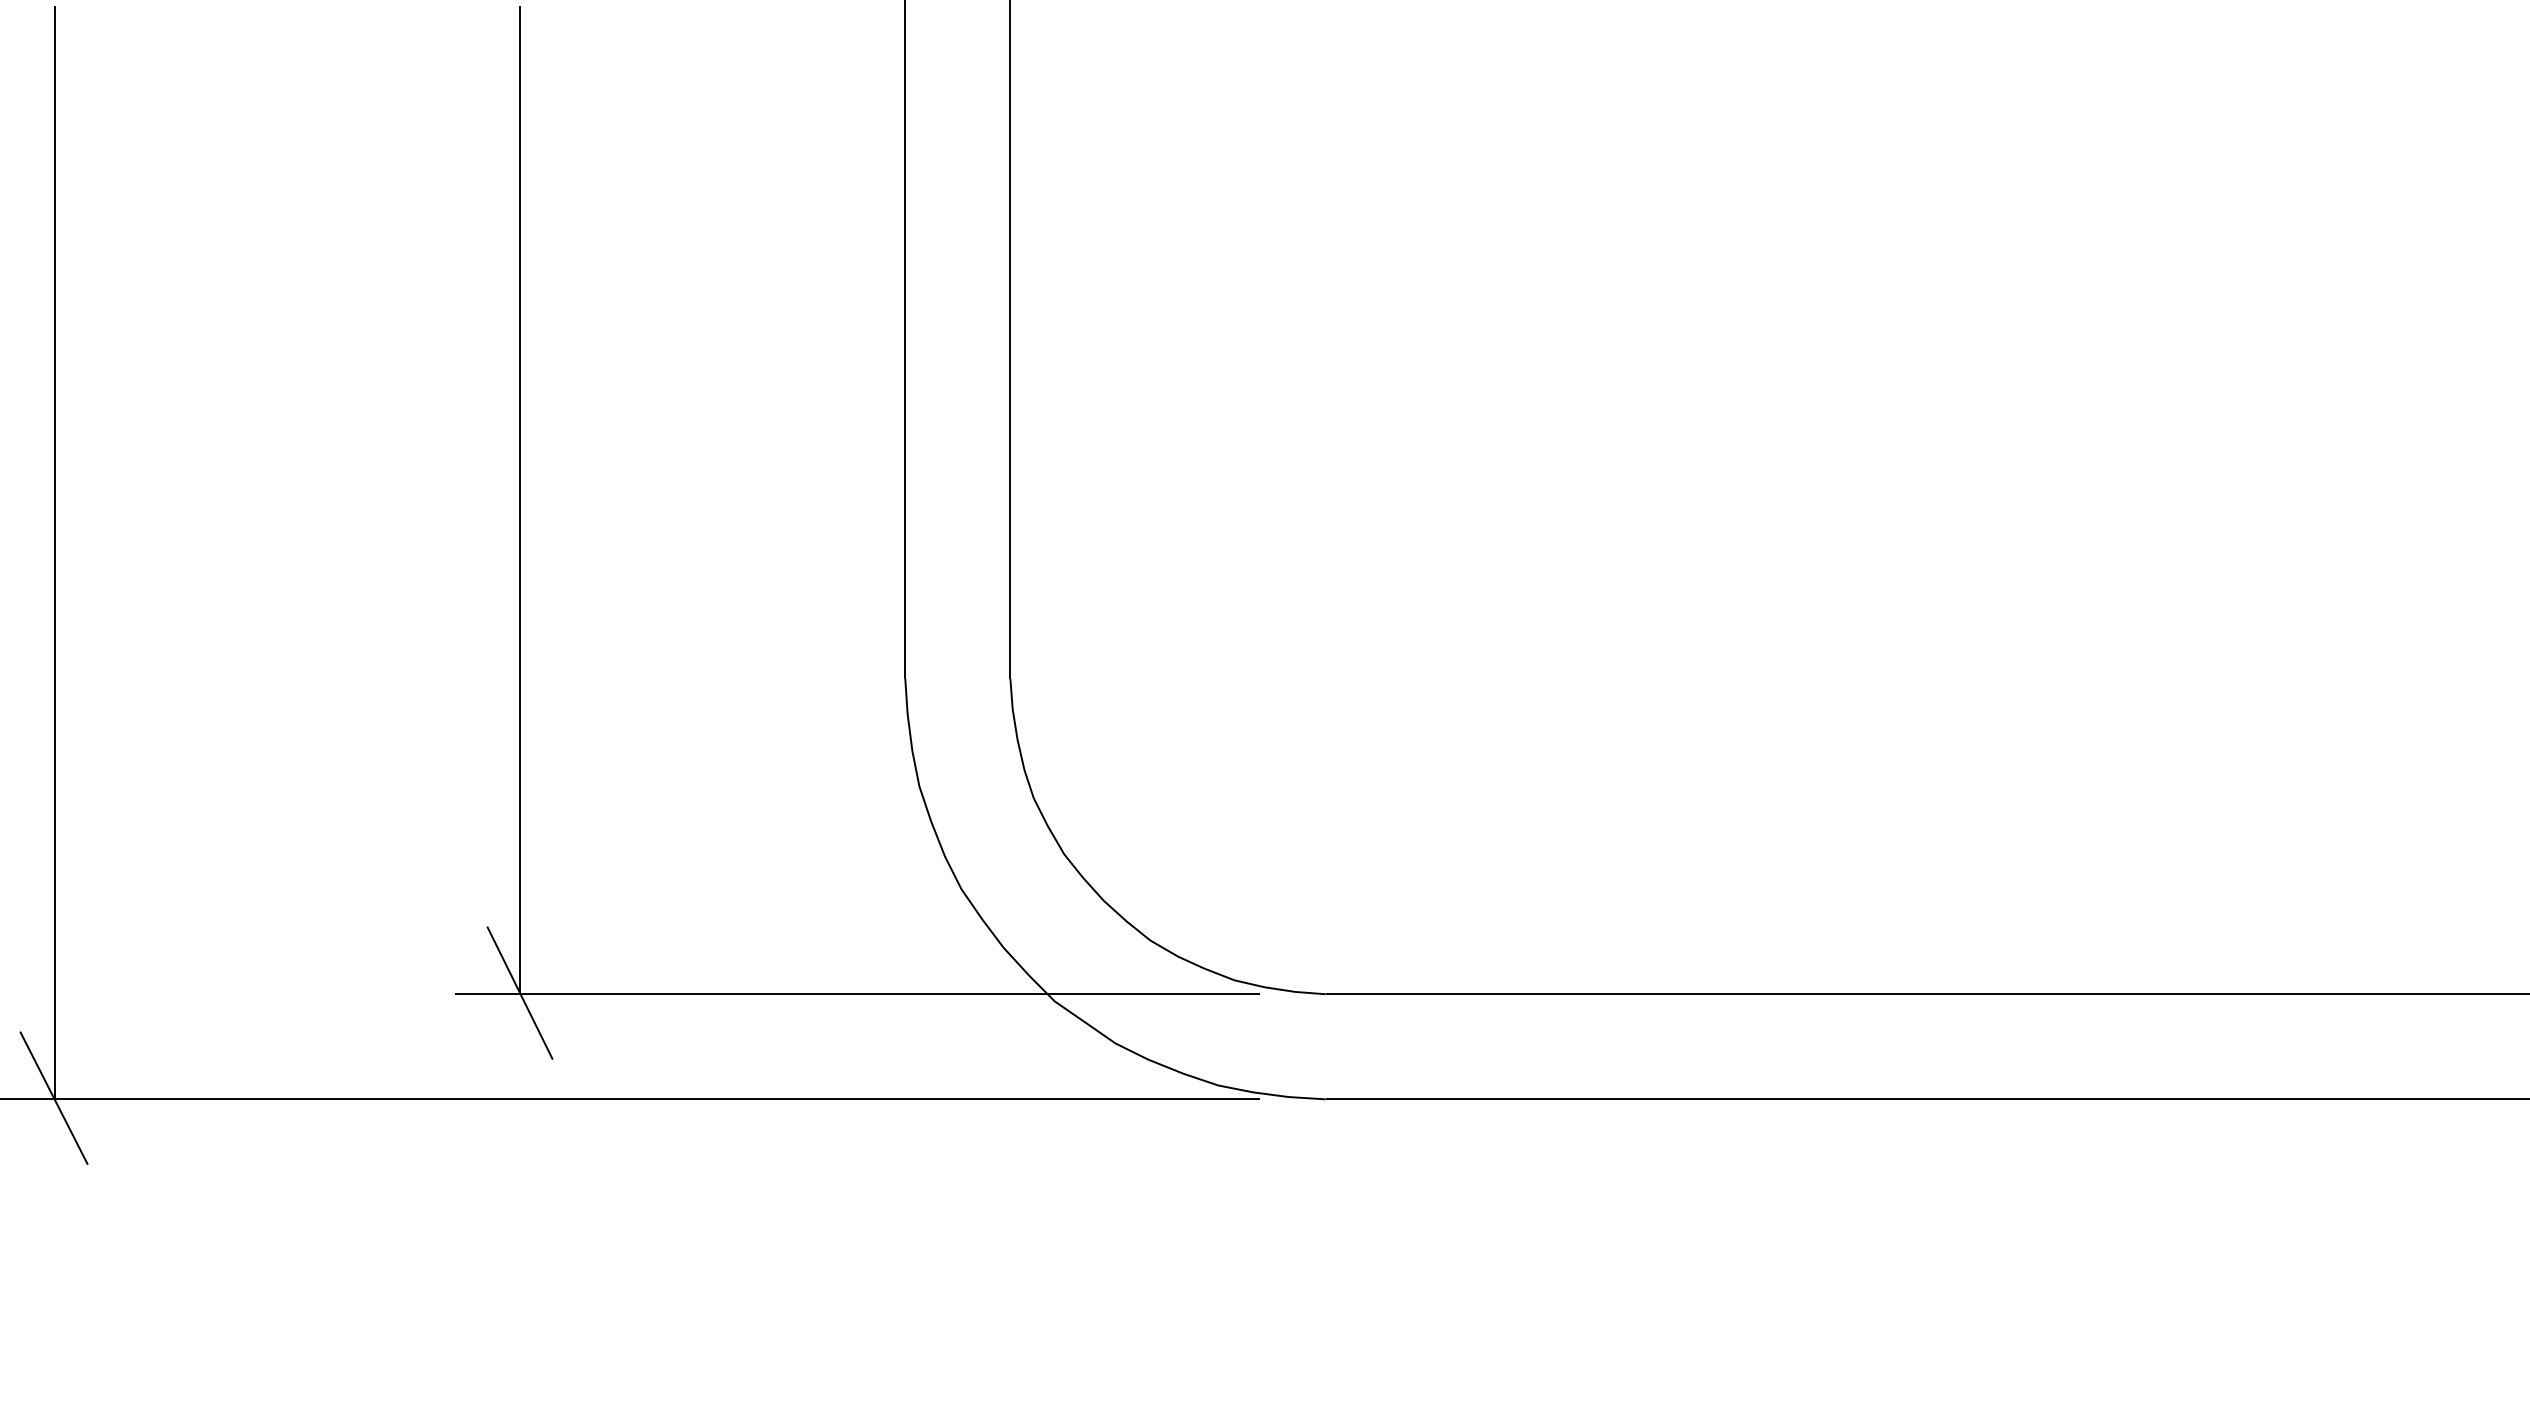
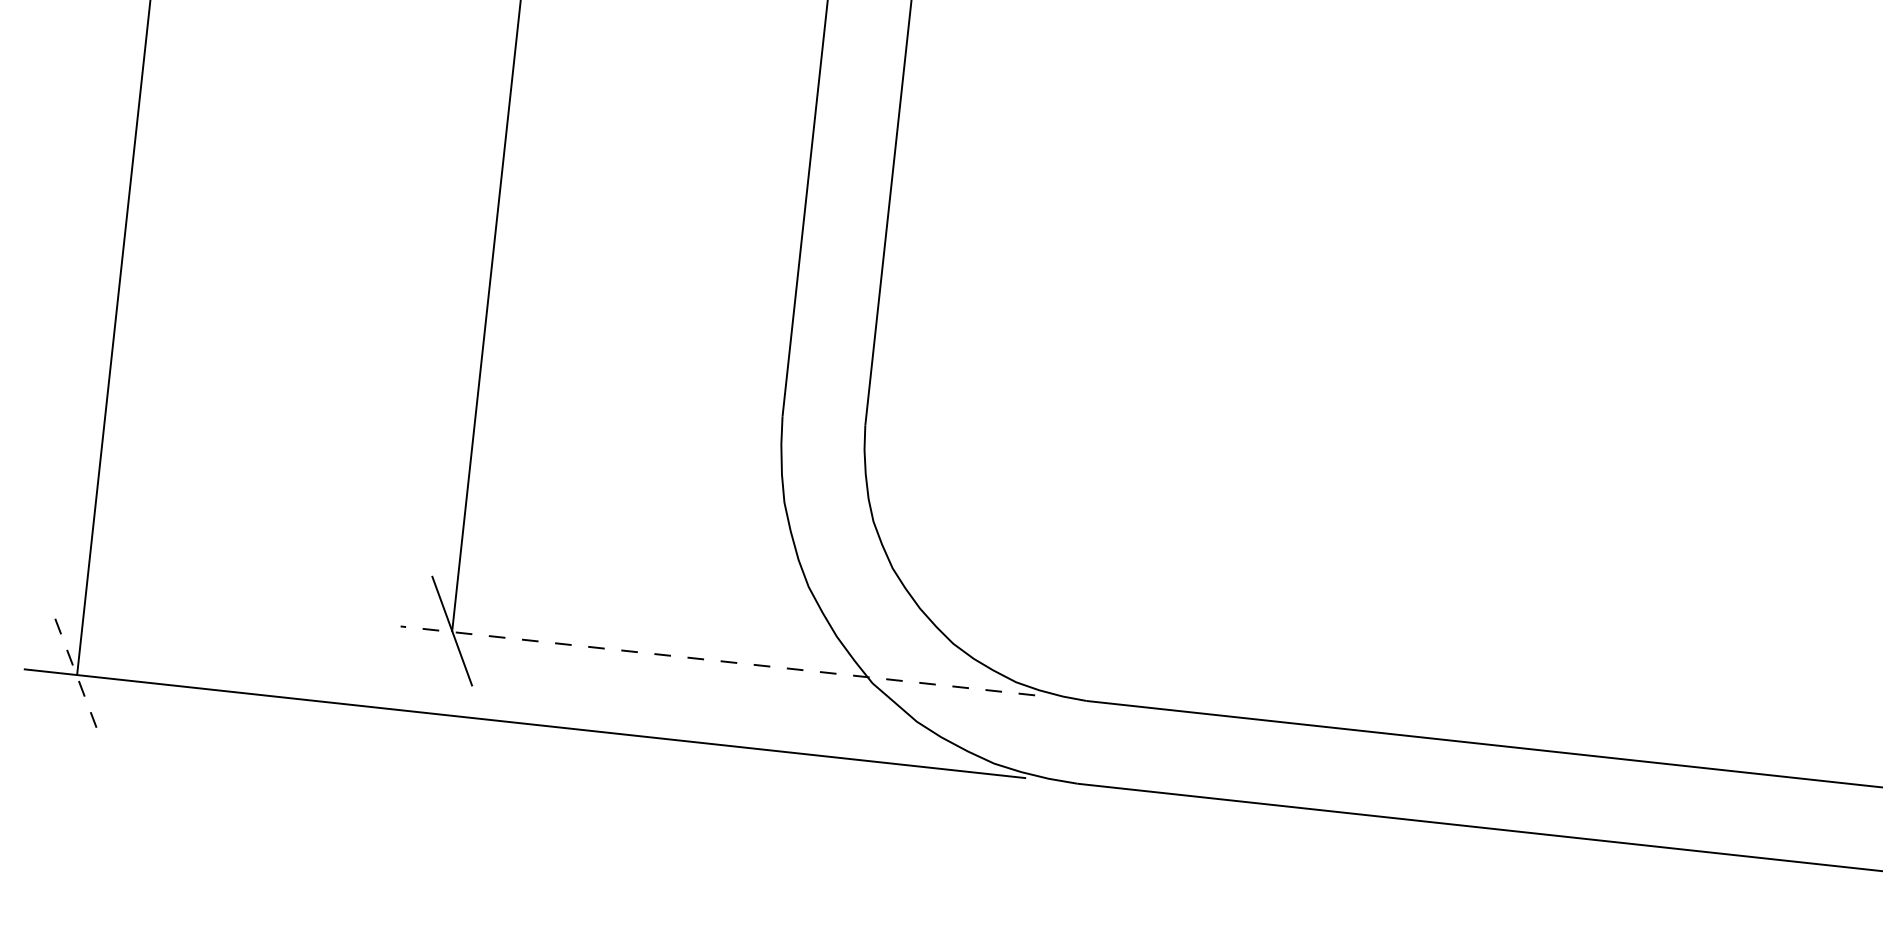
line: (857, 994) -> (717, 661), solid -> dashed
line: (54, 1098) -> (76, 674), solid -> dashed

